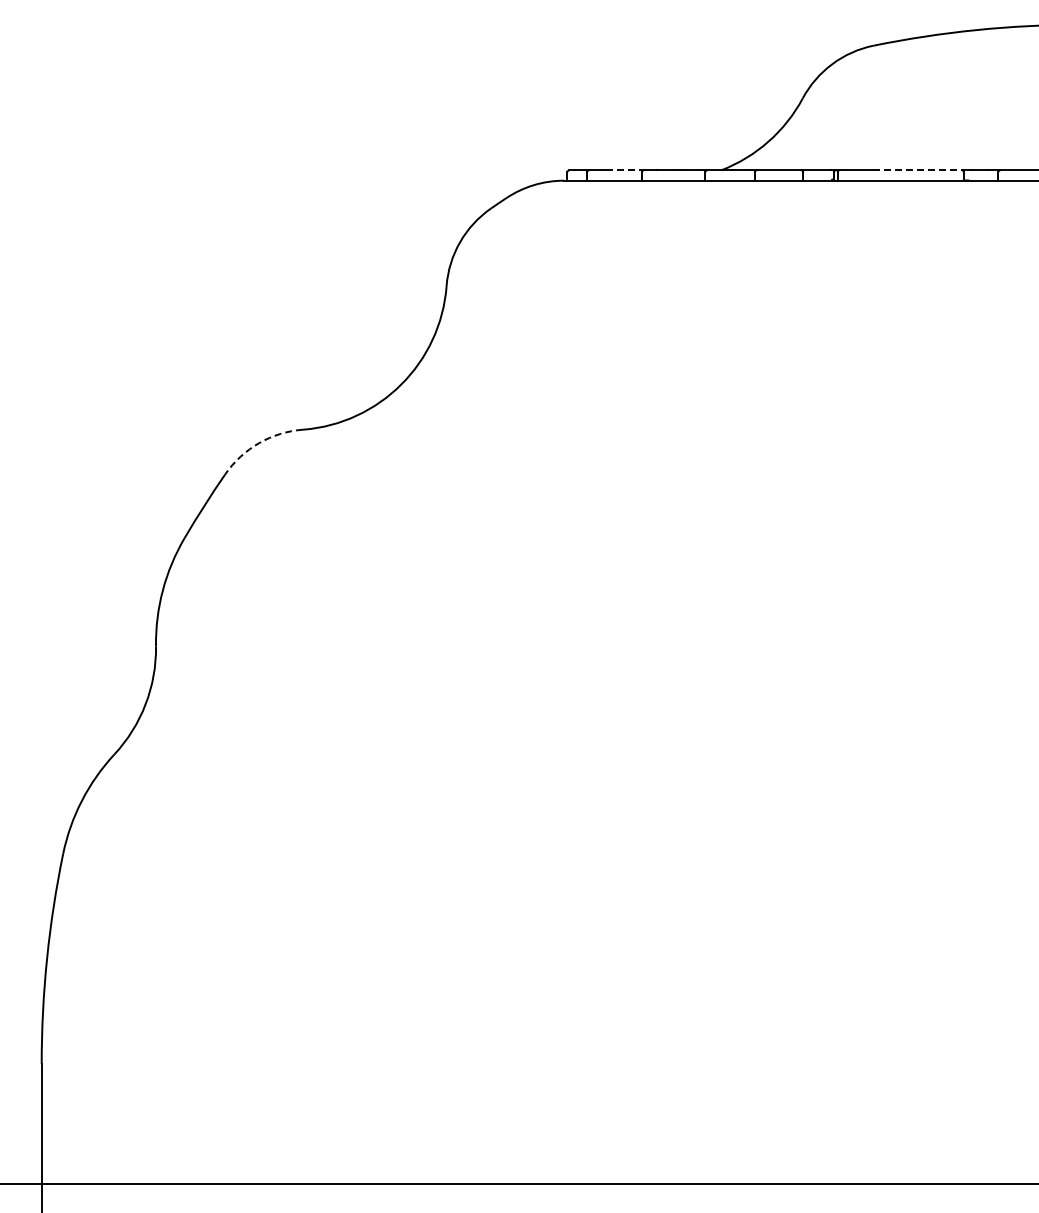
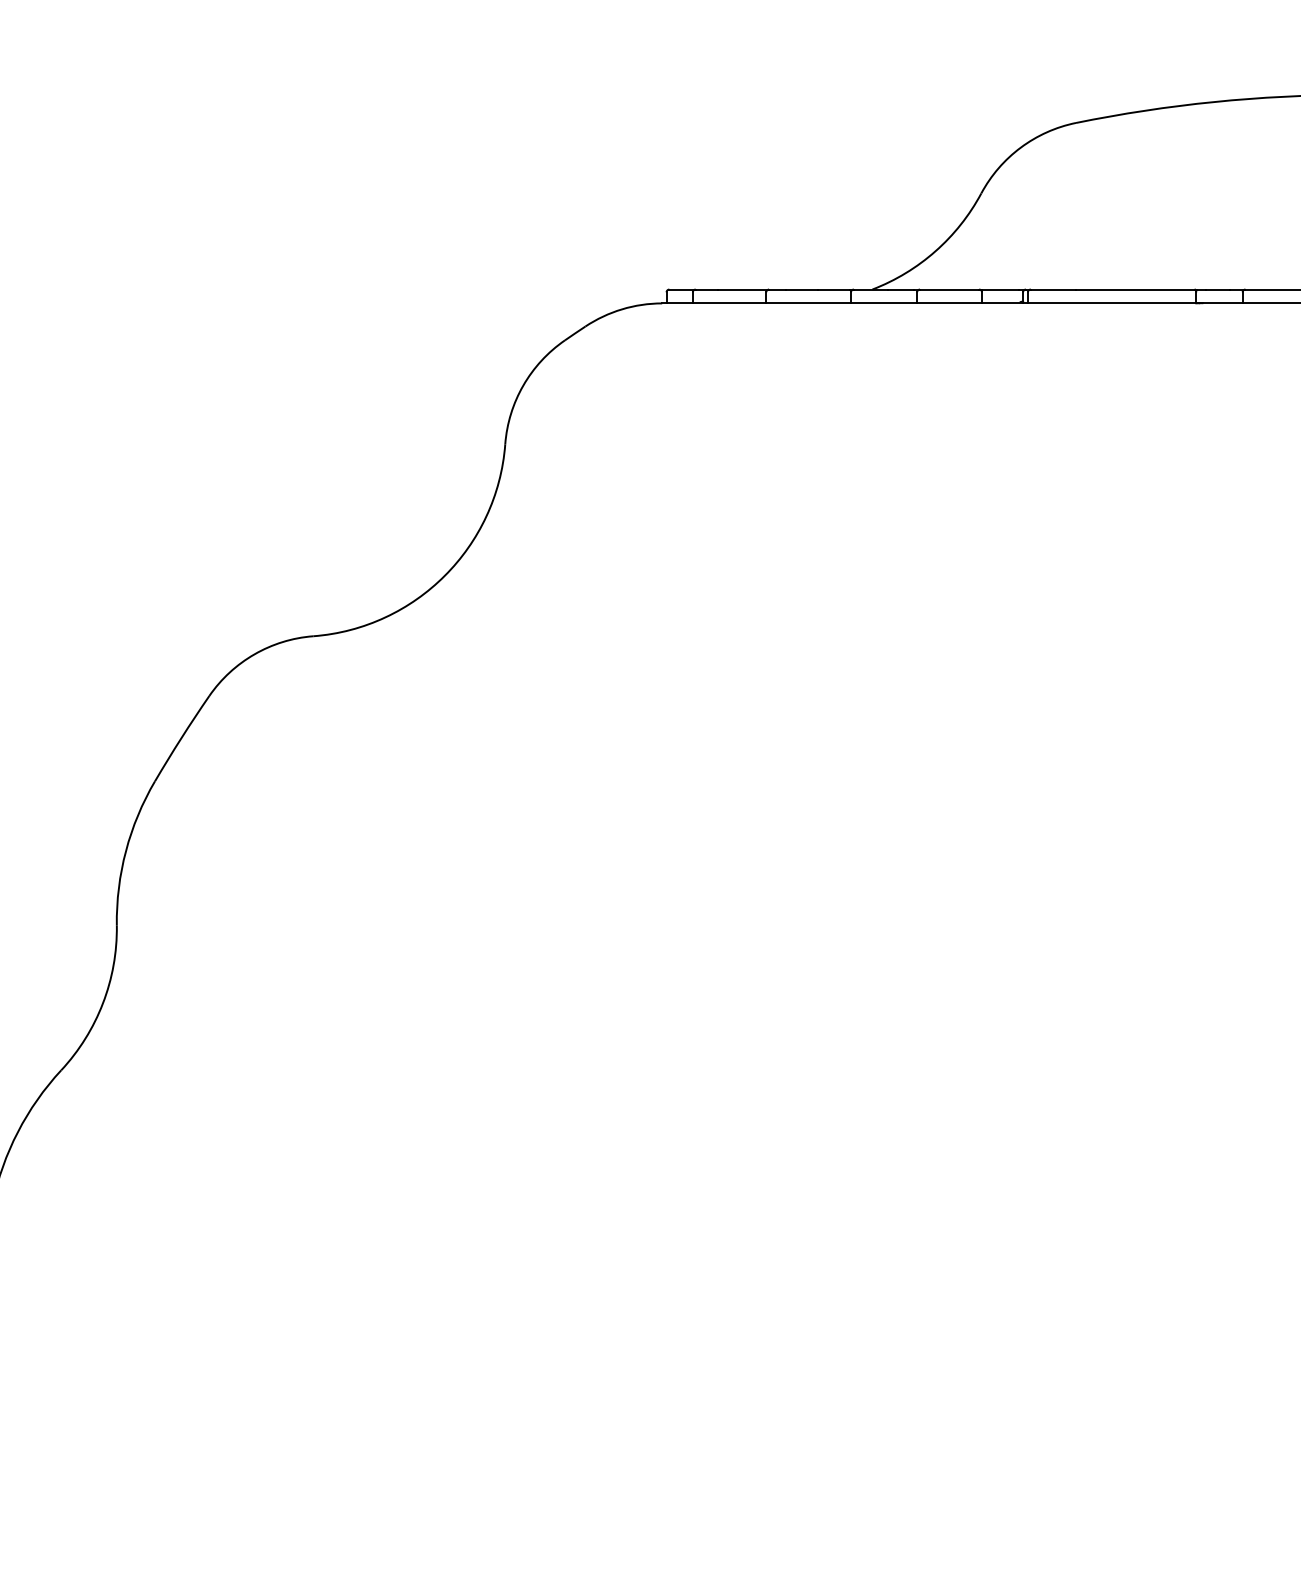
line: (625, 170) -> (744, 289), dashed -> solid
line: (917, 170) -> (1134, 289), dashed -> solid
arc: (259, 443) -> (255, 654), dashed -> solid

